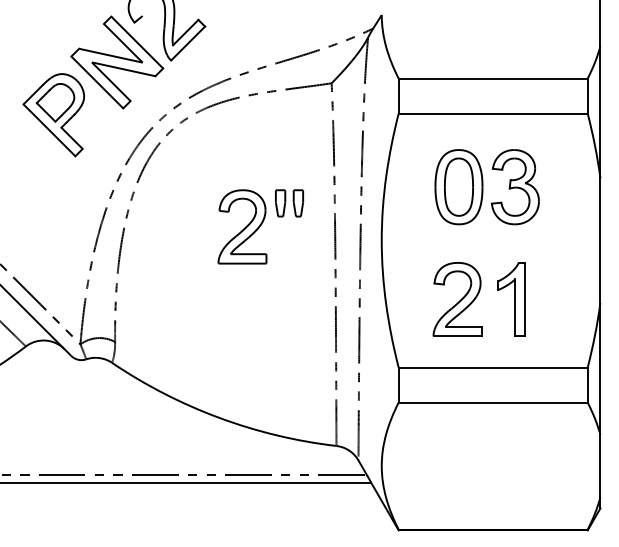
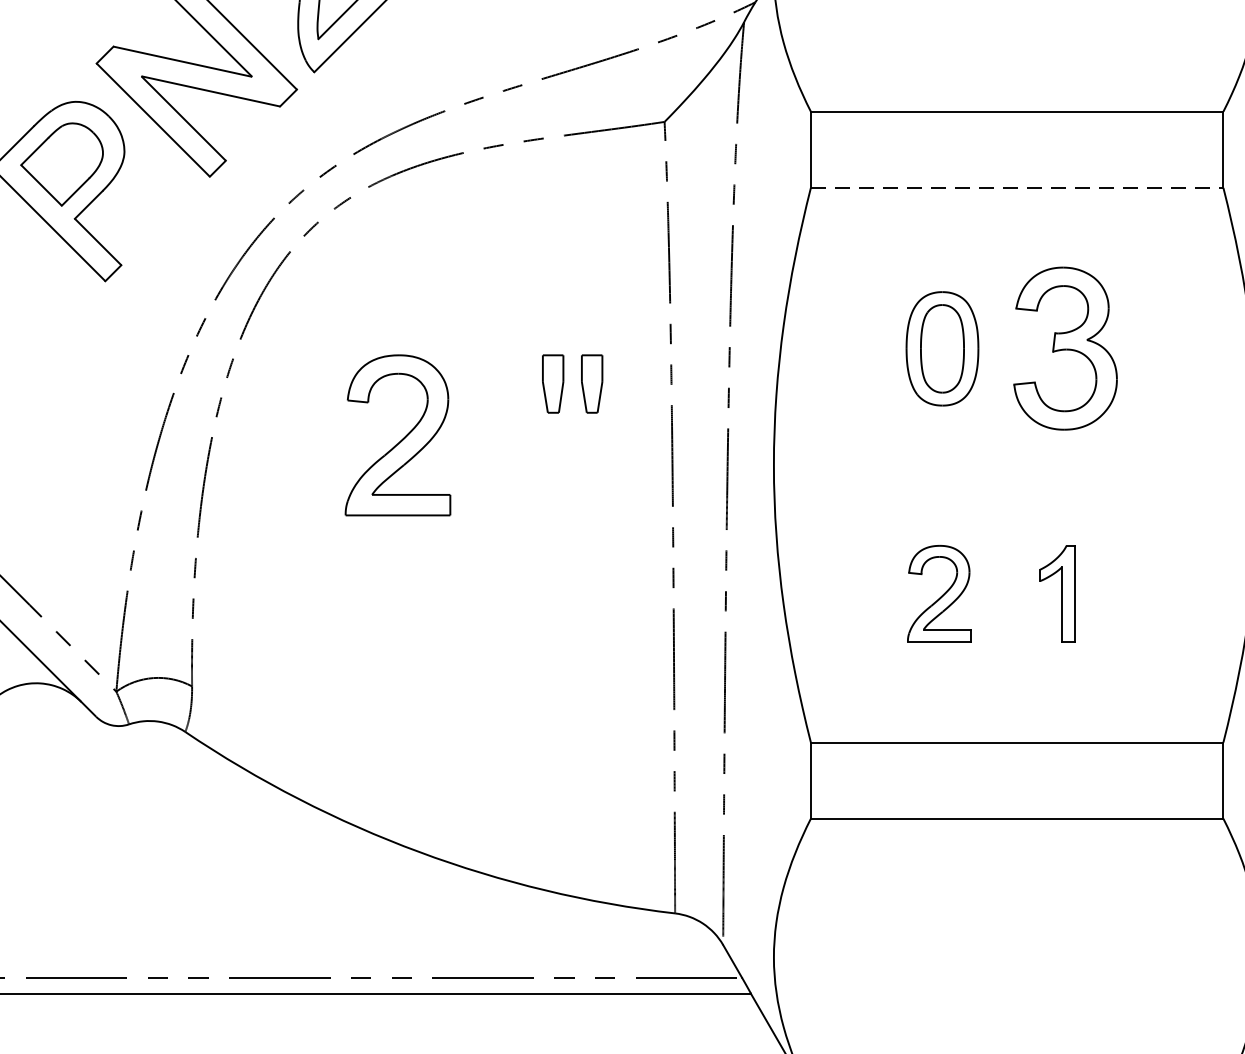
line: (493, 113) -> (1017, 187), solid -> dashed
part: (458, 187) -> (941, 349), size x0.7
part: (242, 226) -> (398, 434), moved
part: (457, 299) -> (939, 593), size x0.6
part: (511, 299) -> (1057, 593), size x0.6

